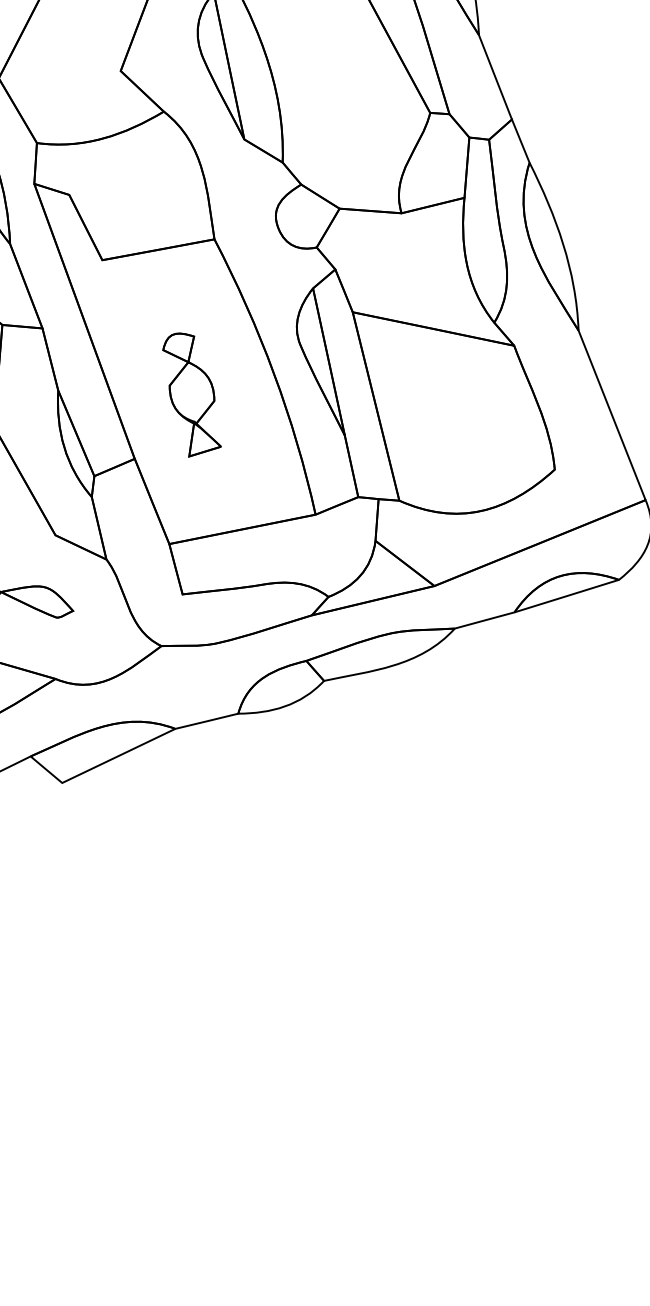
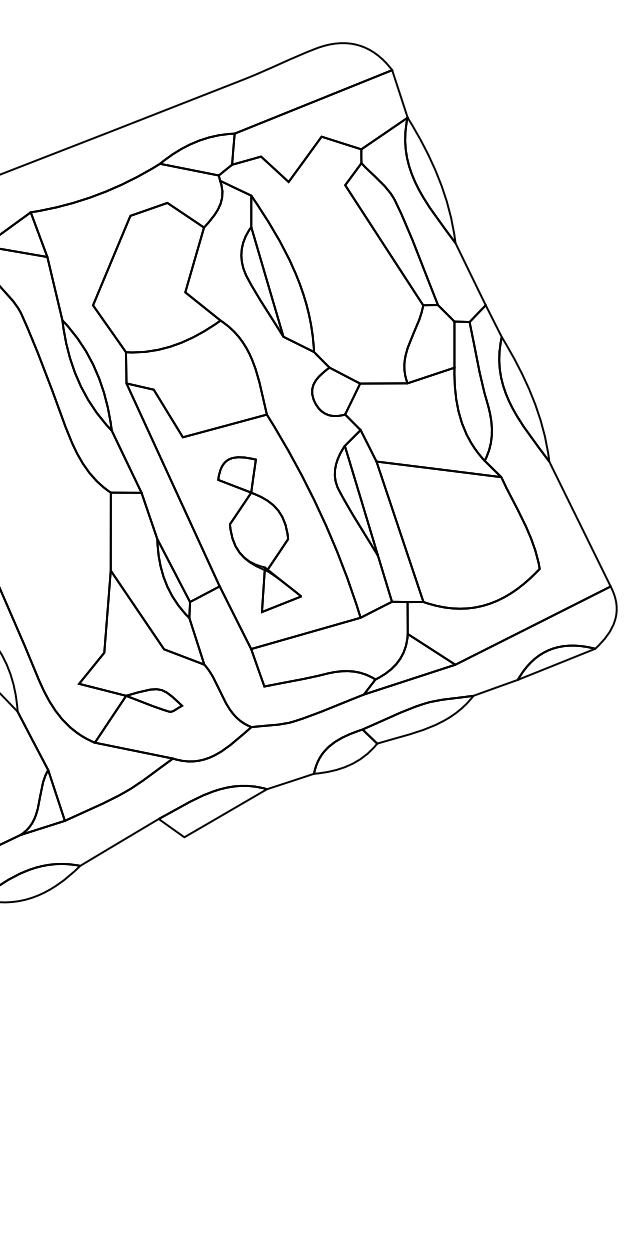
part: (192, 395) -> (259, 534), size x1.67

